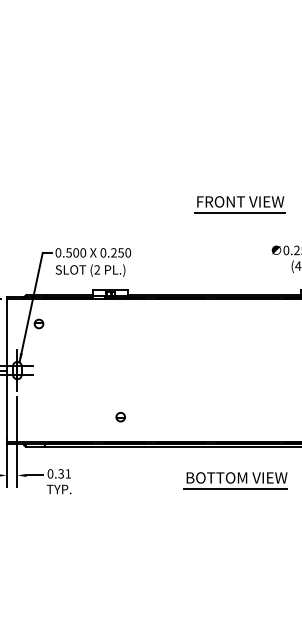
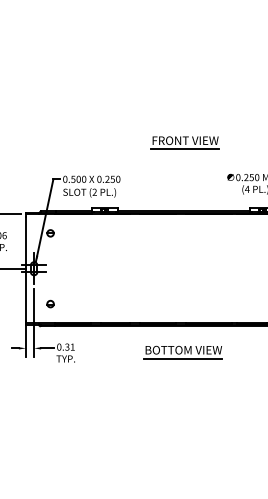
part: (239, 204) -> (184, 142), moved
part: (120, 416) -> (50, 303), moved
part: (235, 480) -> (182, 352), moved

